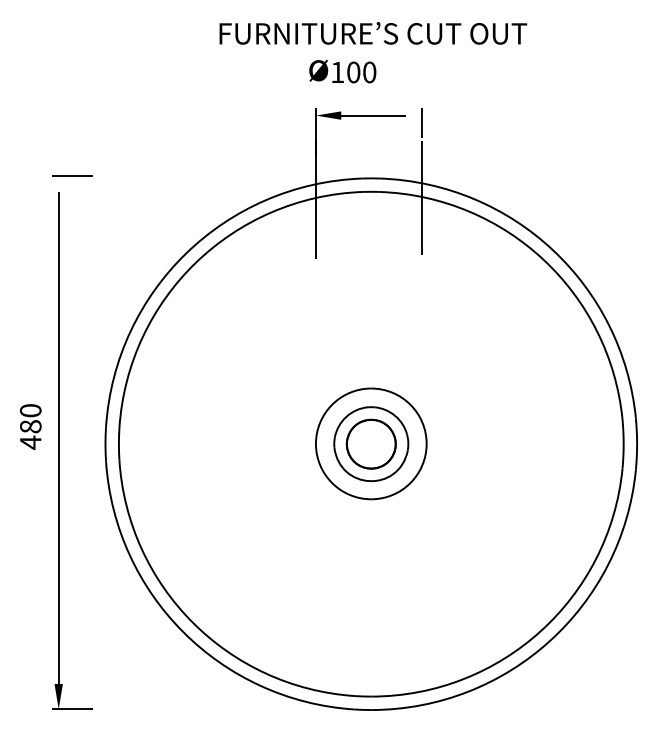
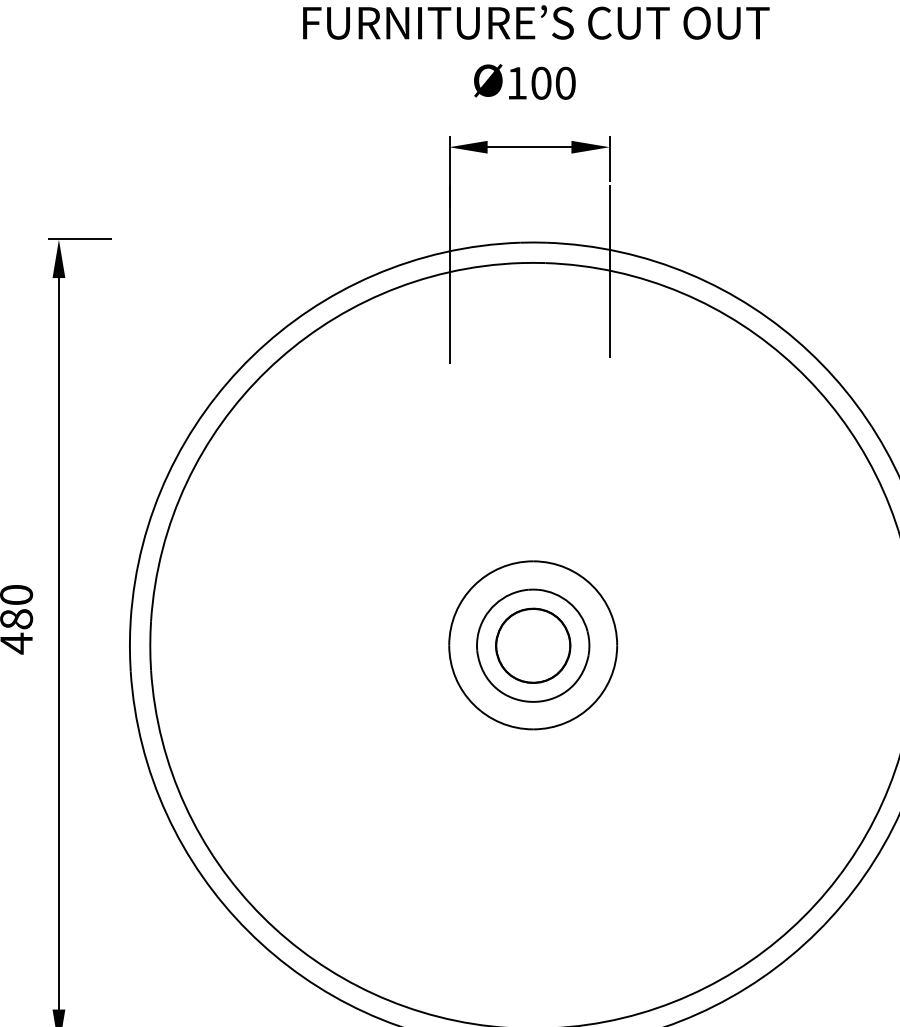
text: (342, 71) -> (524, 81), moved
fill: (408, 115) -> (589, 147), added
fill: (58, 188) -> (58, 257), added

